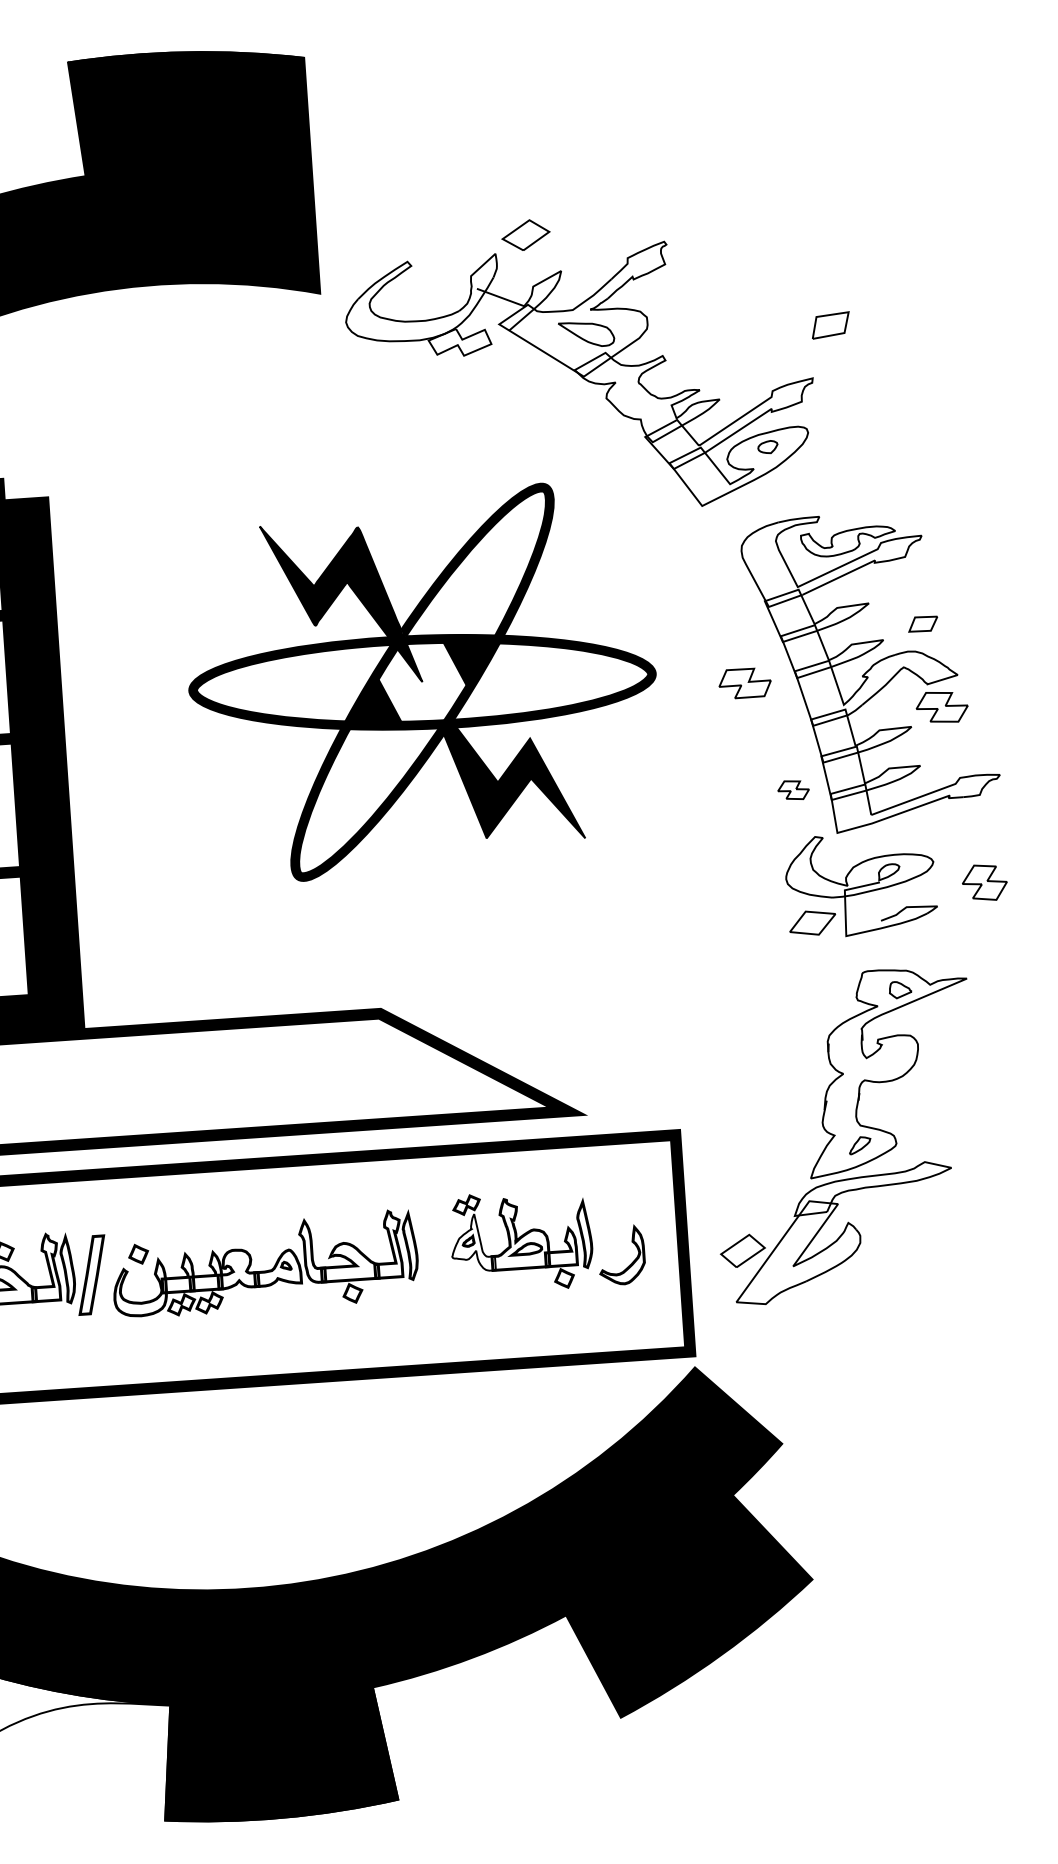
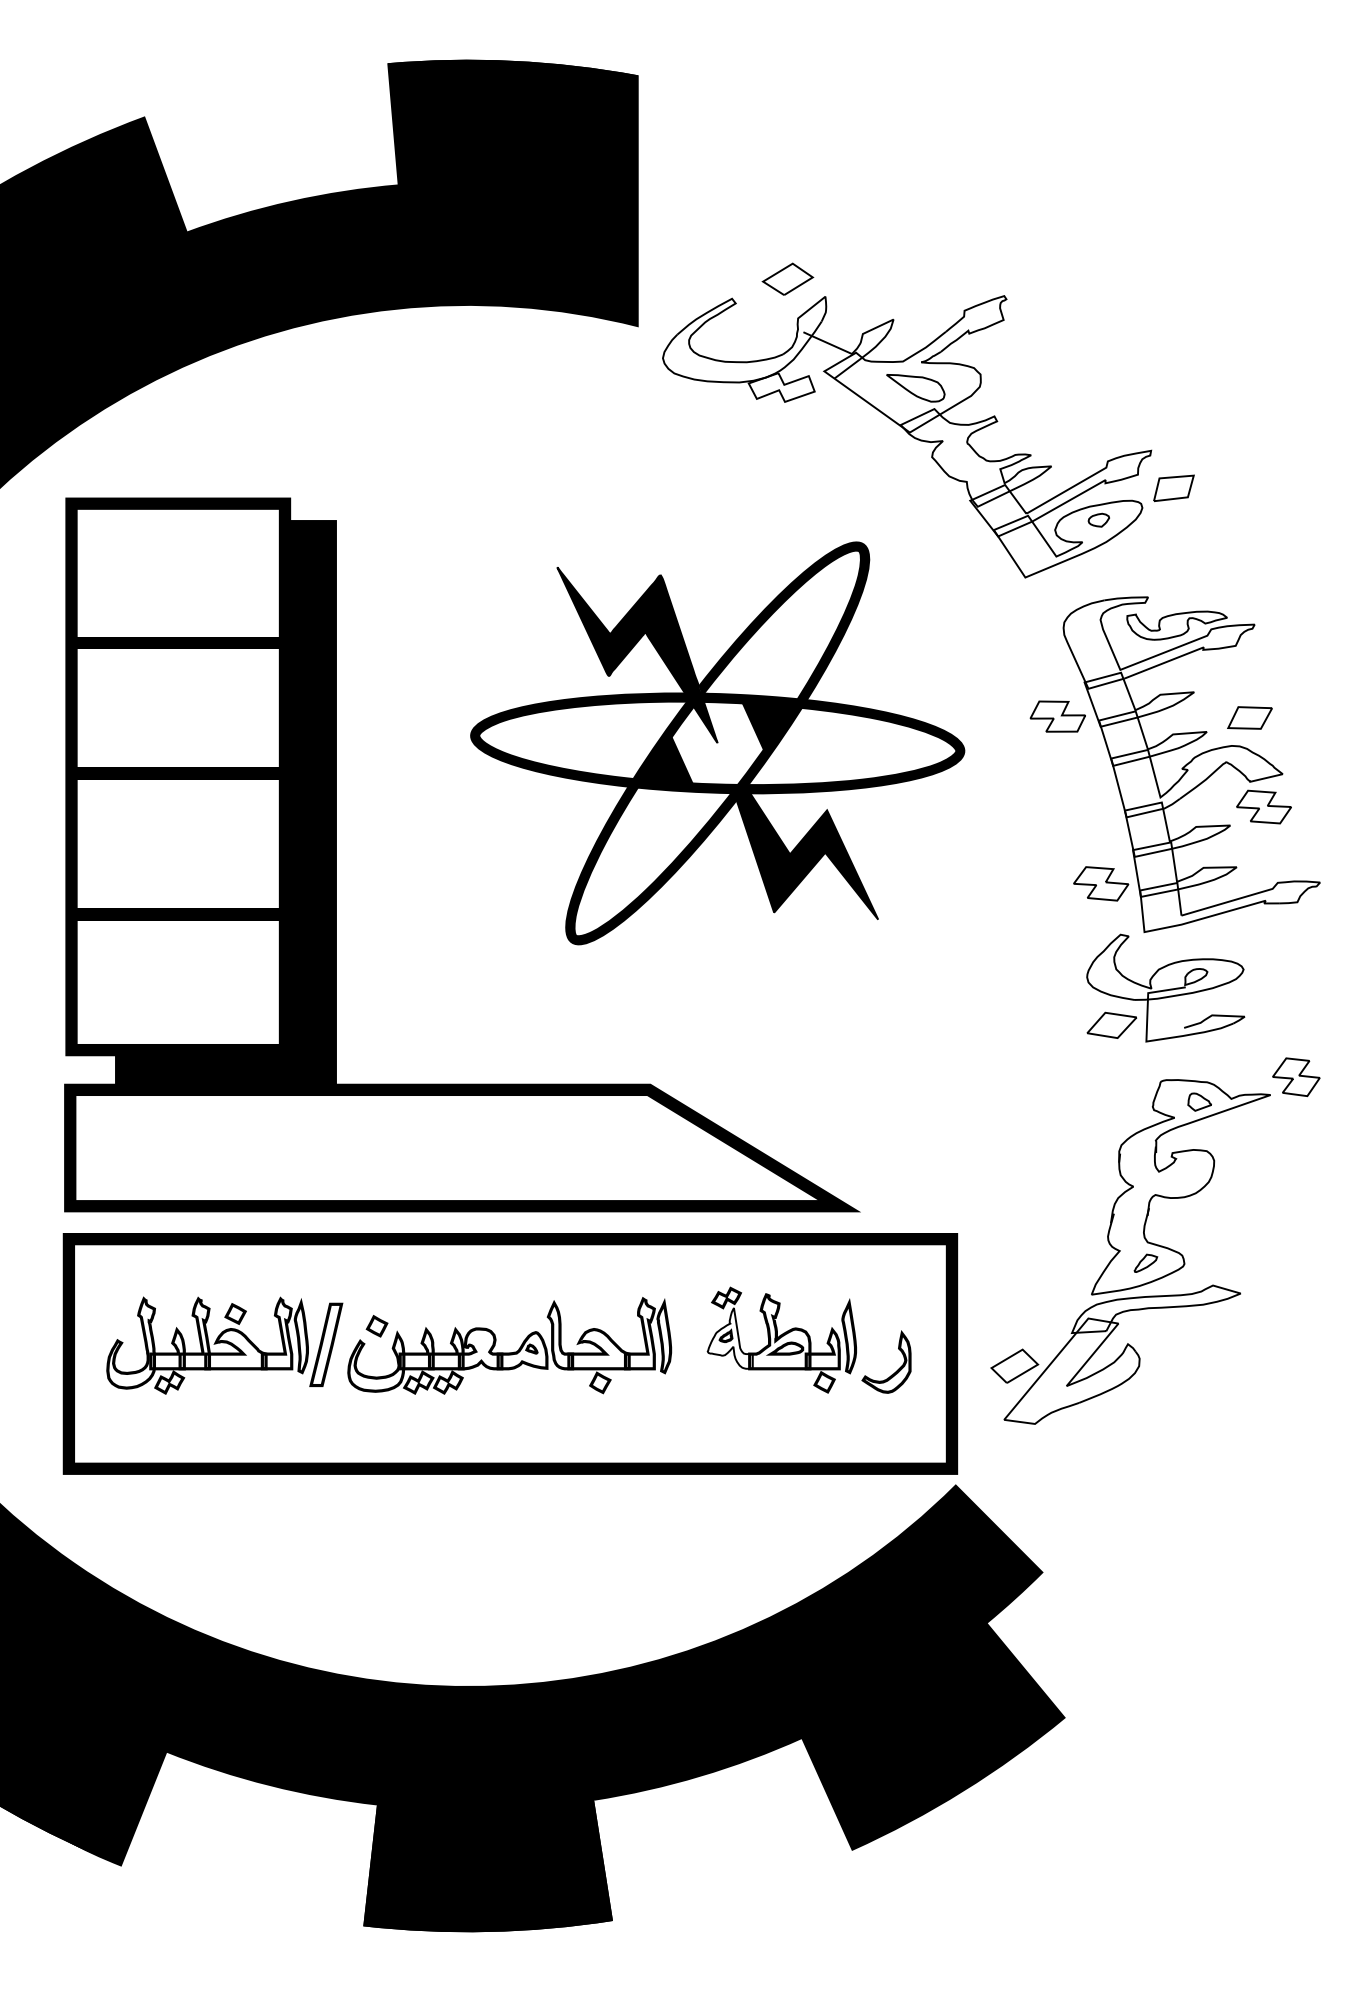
part: (525, 234) -> (787, 278), moved
part: (830, 325) -> (1173, 488), moved
part: (922, 623) -> (1249, 717), size x1.43
part: (744, 683) -> (1057, 716), moved
part: (793, 789) -> (1101, 883), size x1.67
part: (984, 883) -> (1296, 1077), moved

